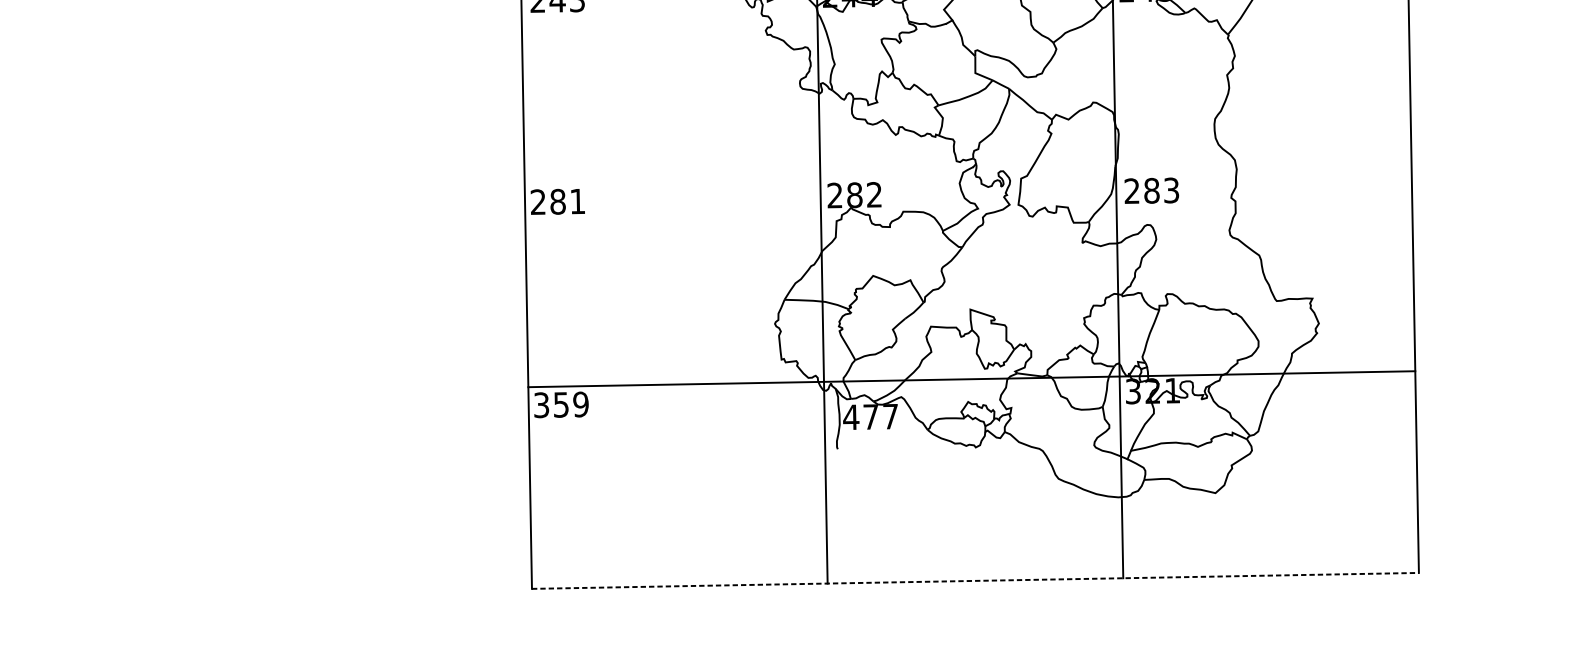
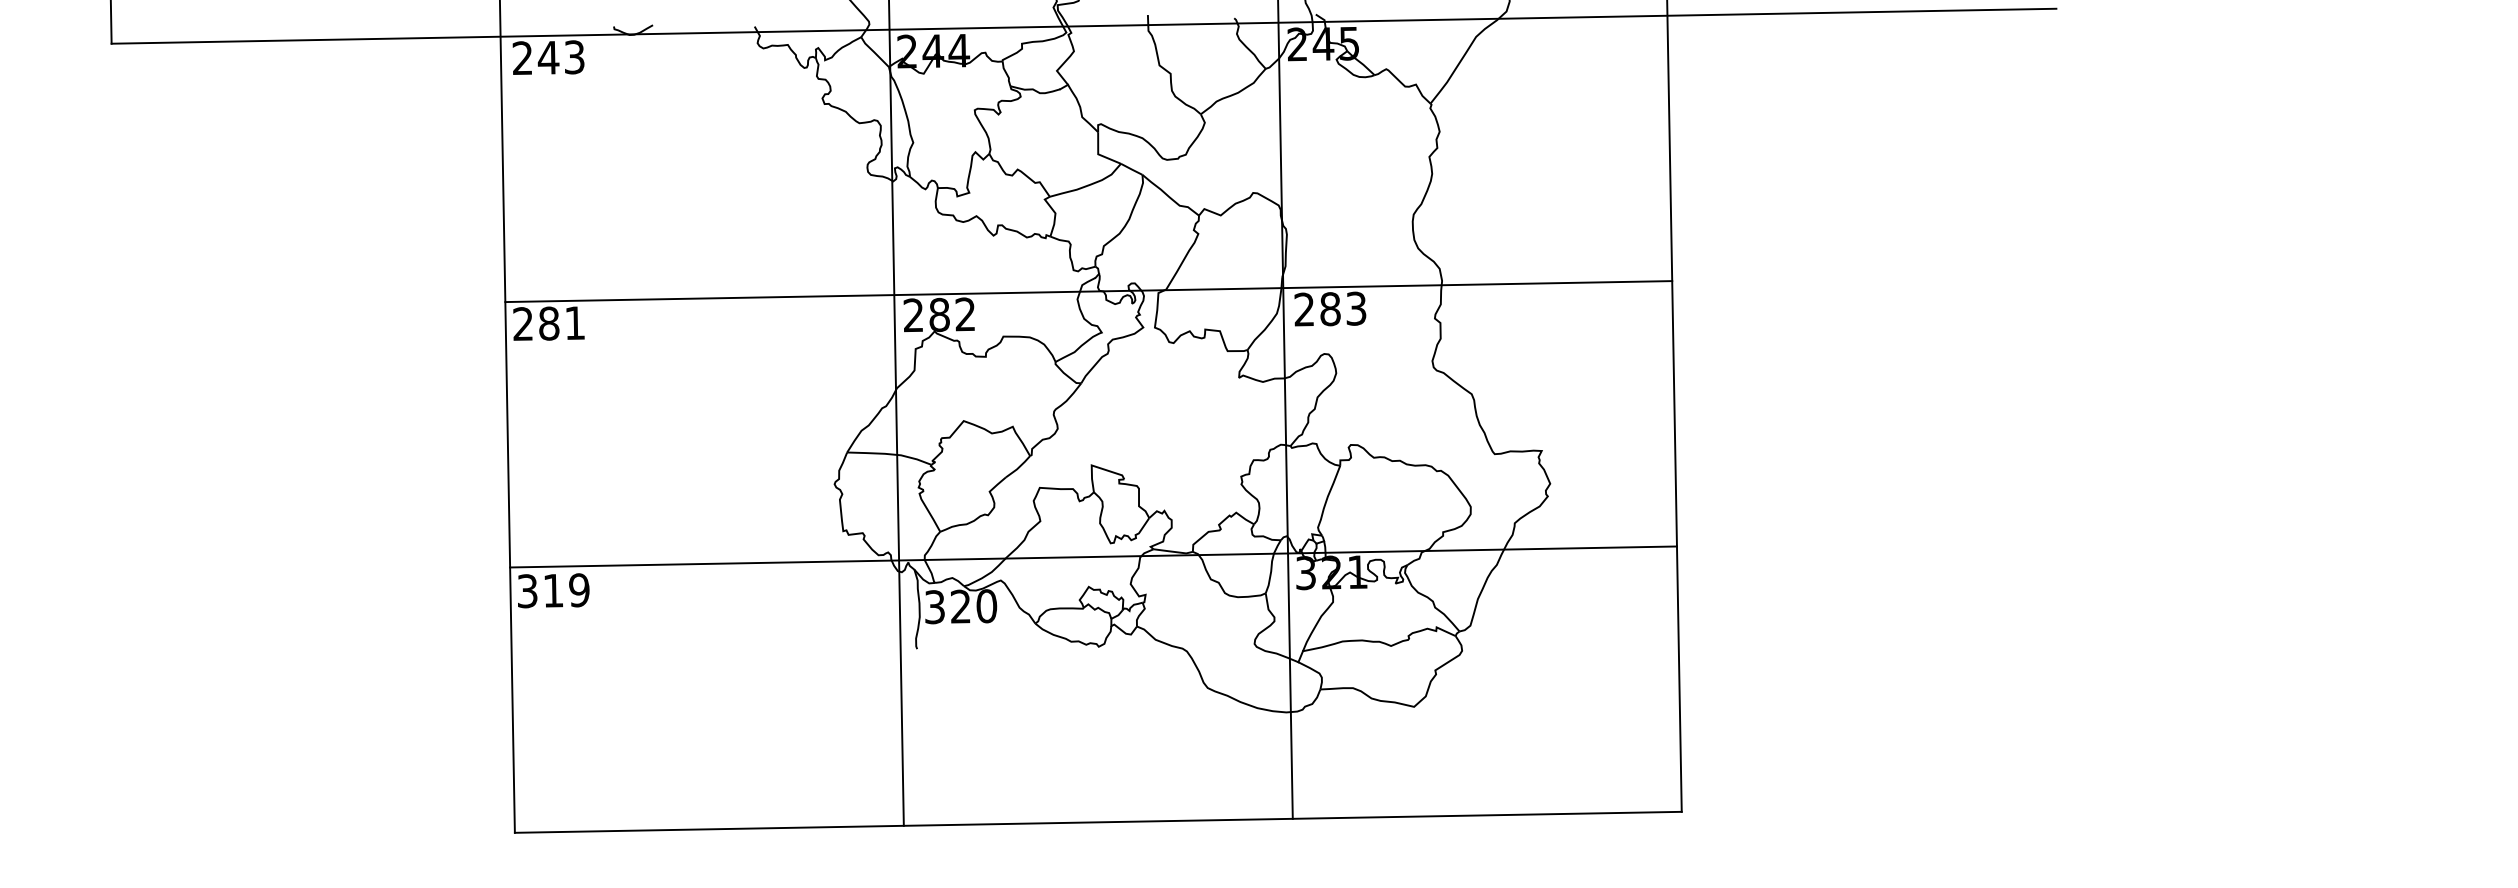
line: (967, 177) -> (1088, 291), added
text: (561, 404) -> (553, 590), 359 -> 319
text: (870, 416) -> (960, 606), 477 -> 320
line: (975, 581) -> (1098, 822), dashed -> solid

